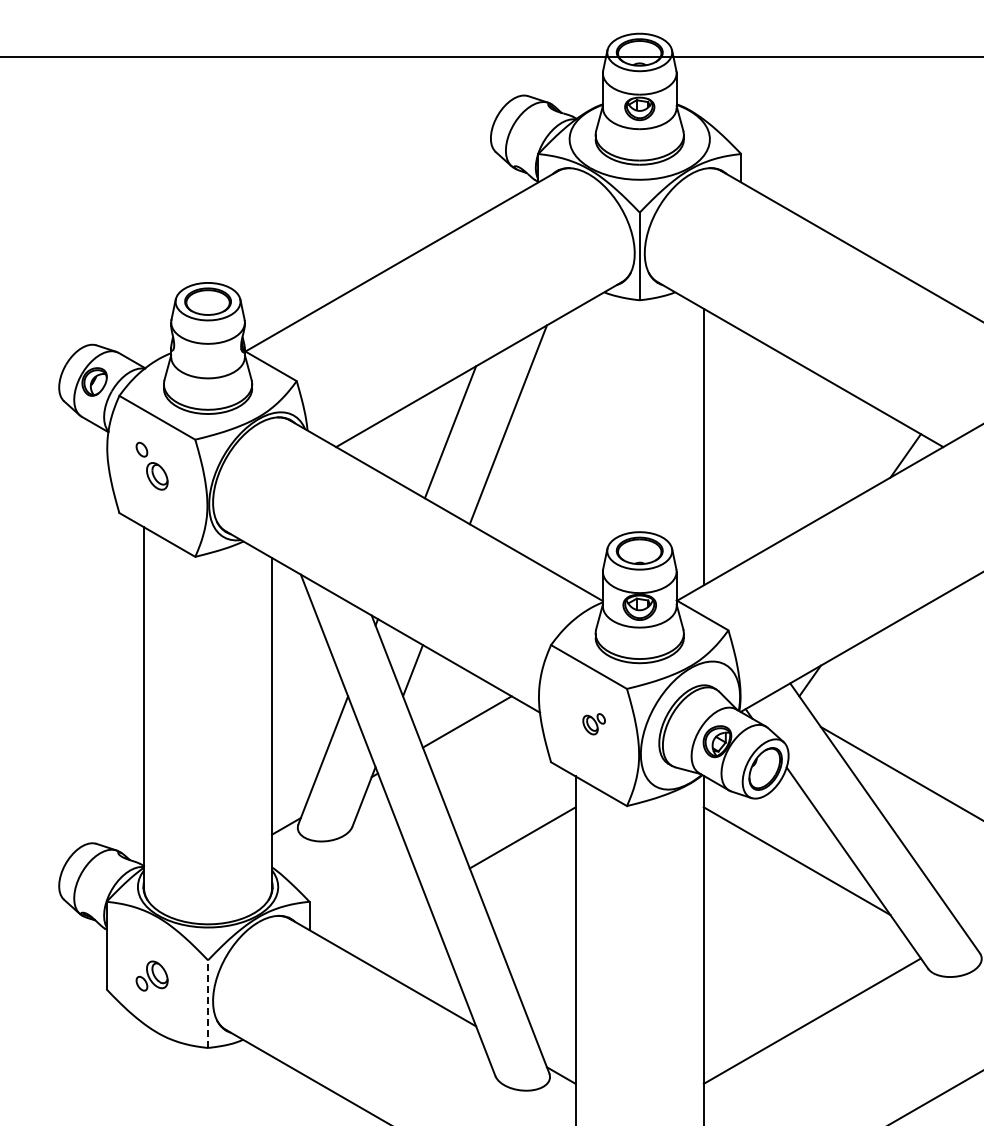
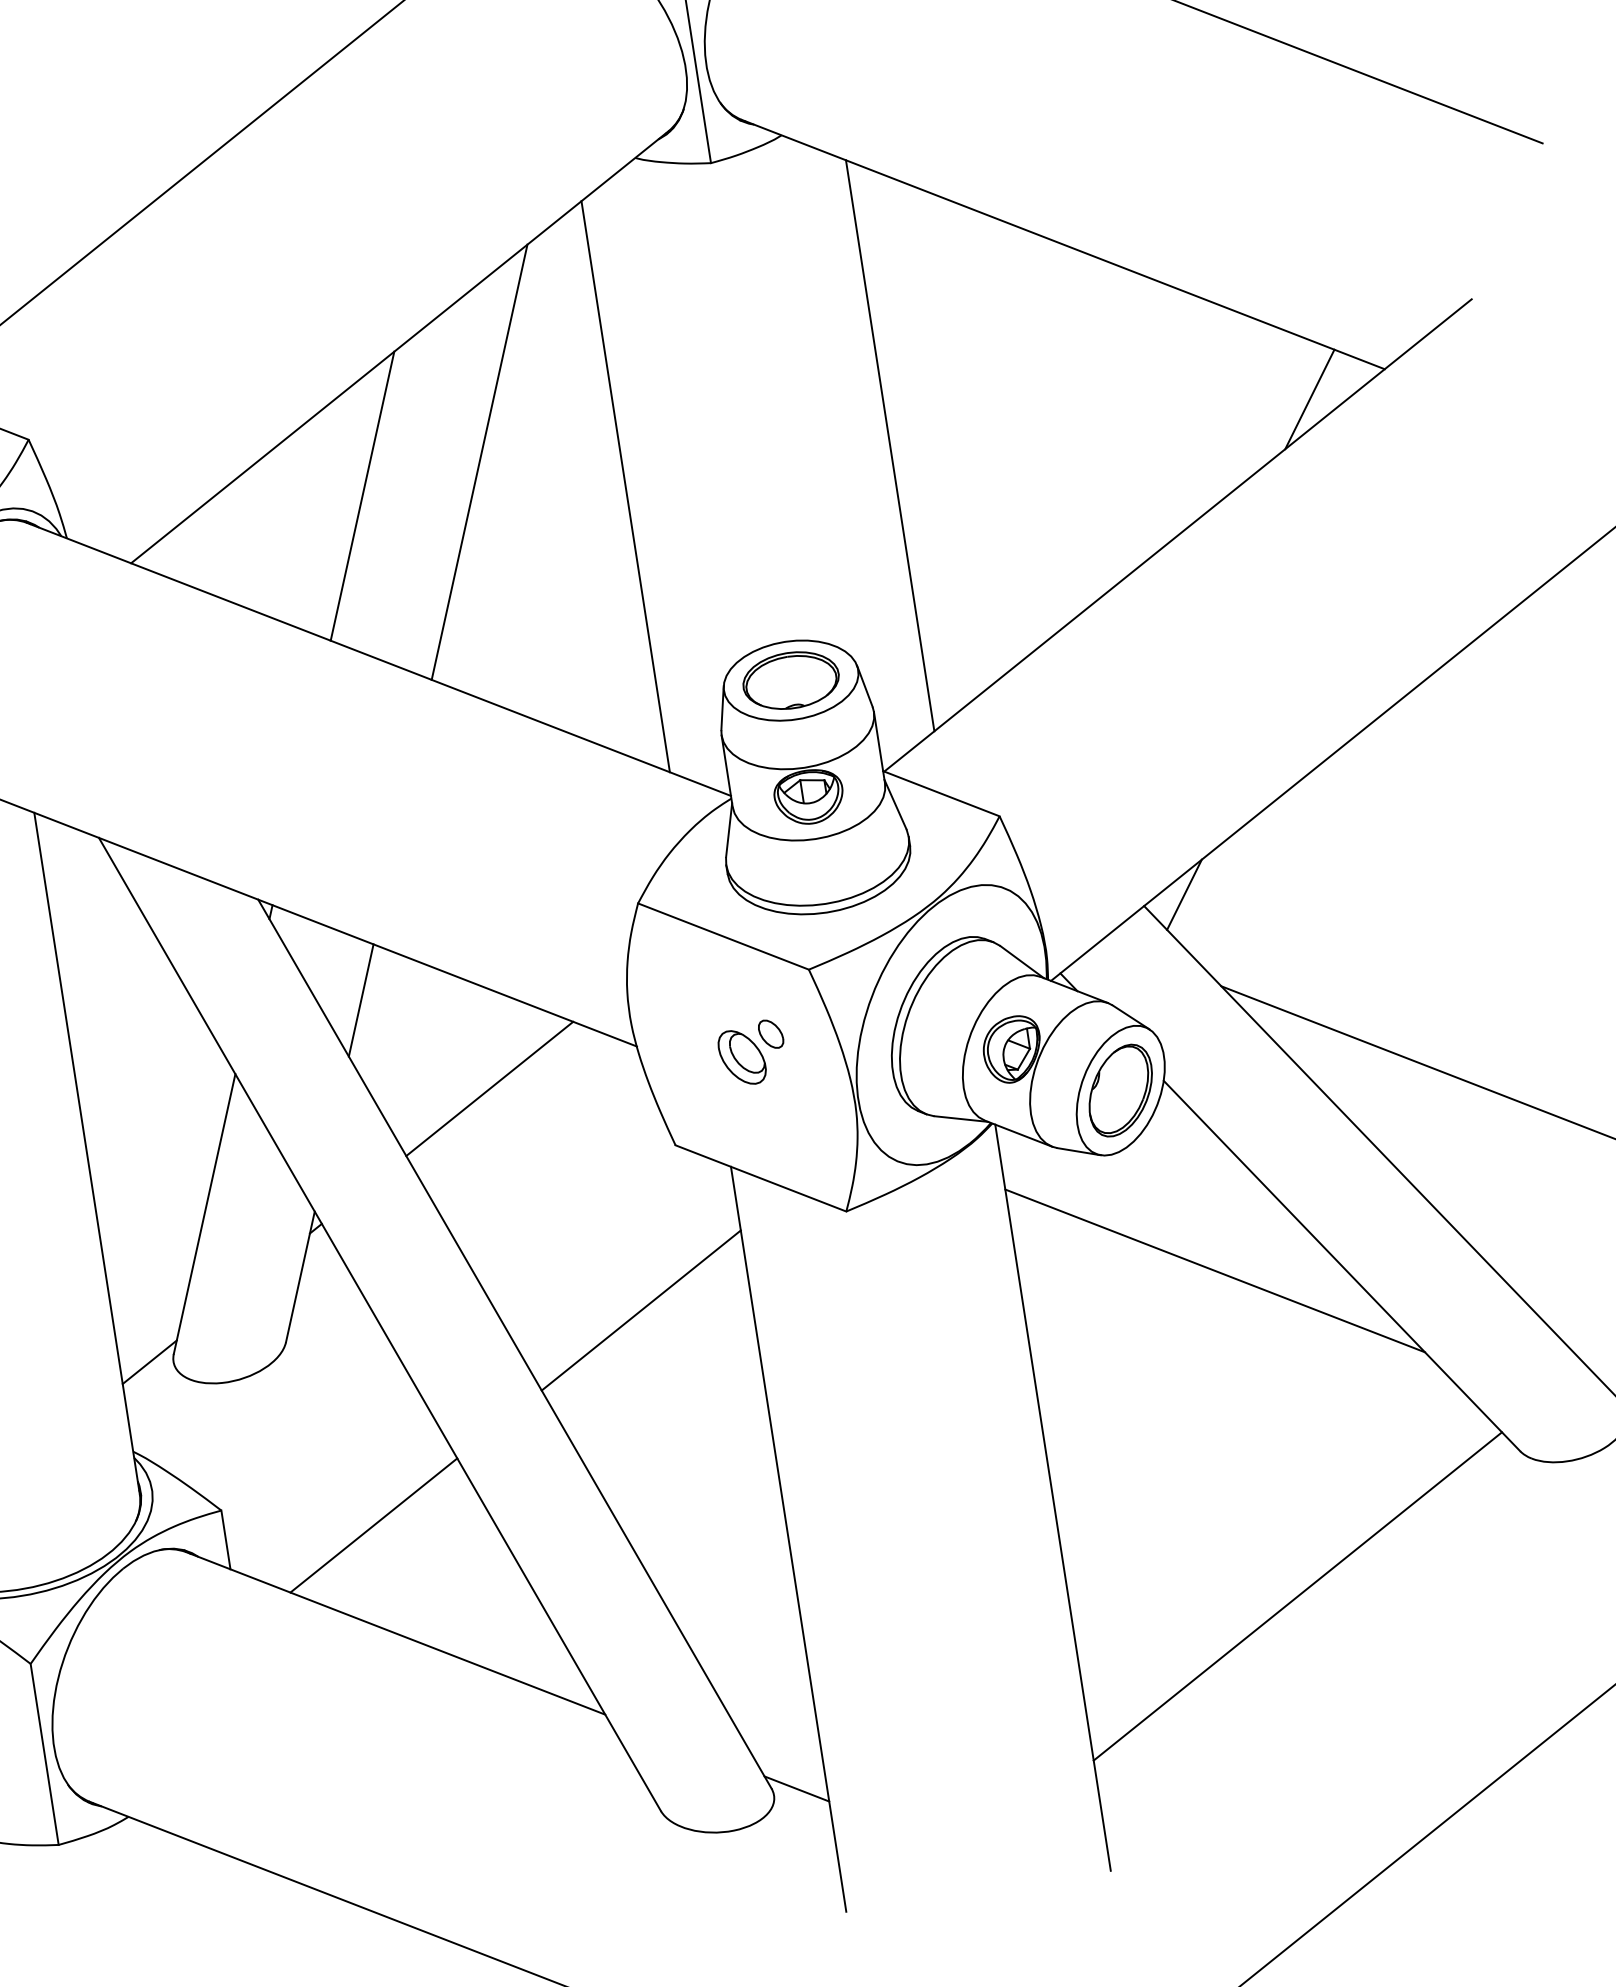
line: (575, 446) -> (625, 485), added
part: (593, 723) -> (750, 1051), size x1.43
line: (380, 919) -> (373, 1524), added
line: (208, 1004) -> (45, 1754), dashed -> solid

